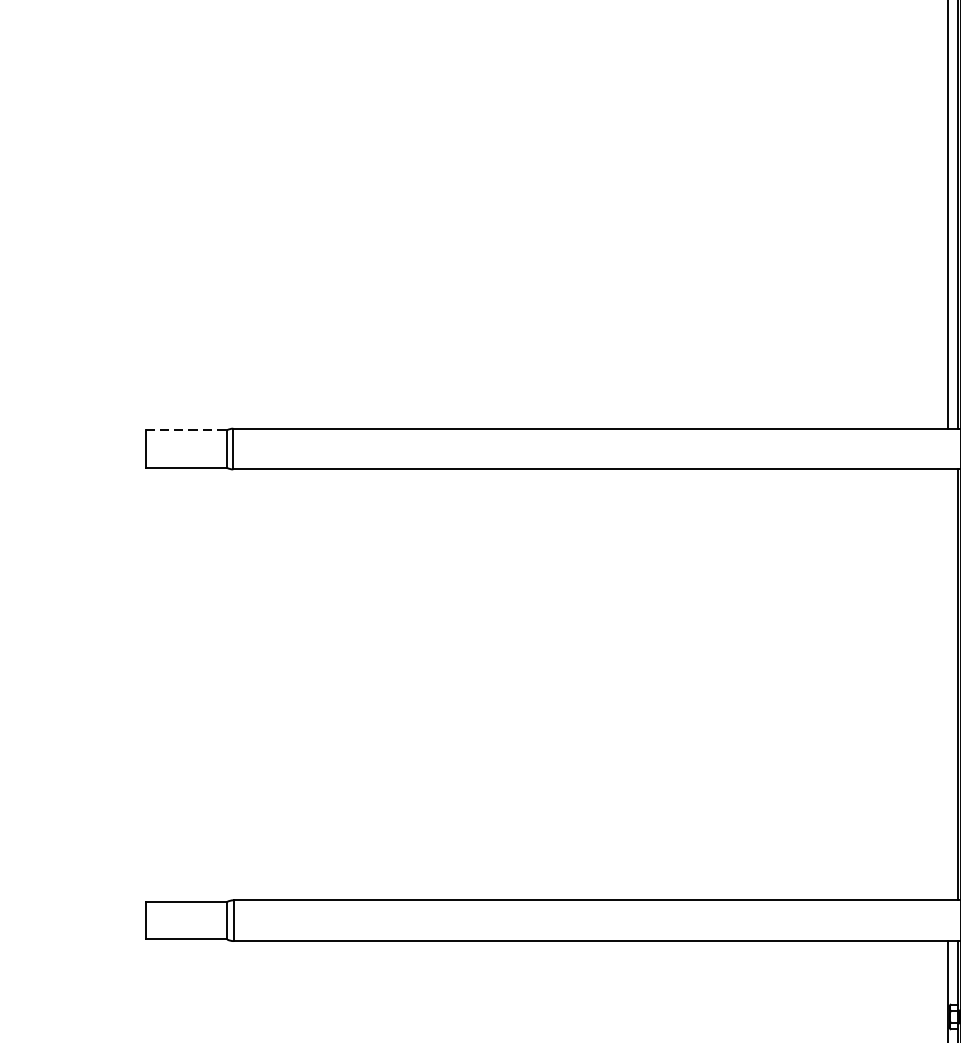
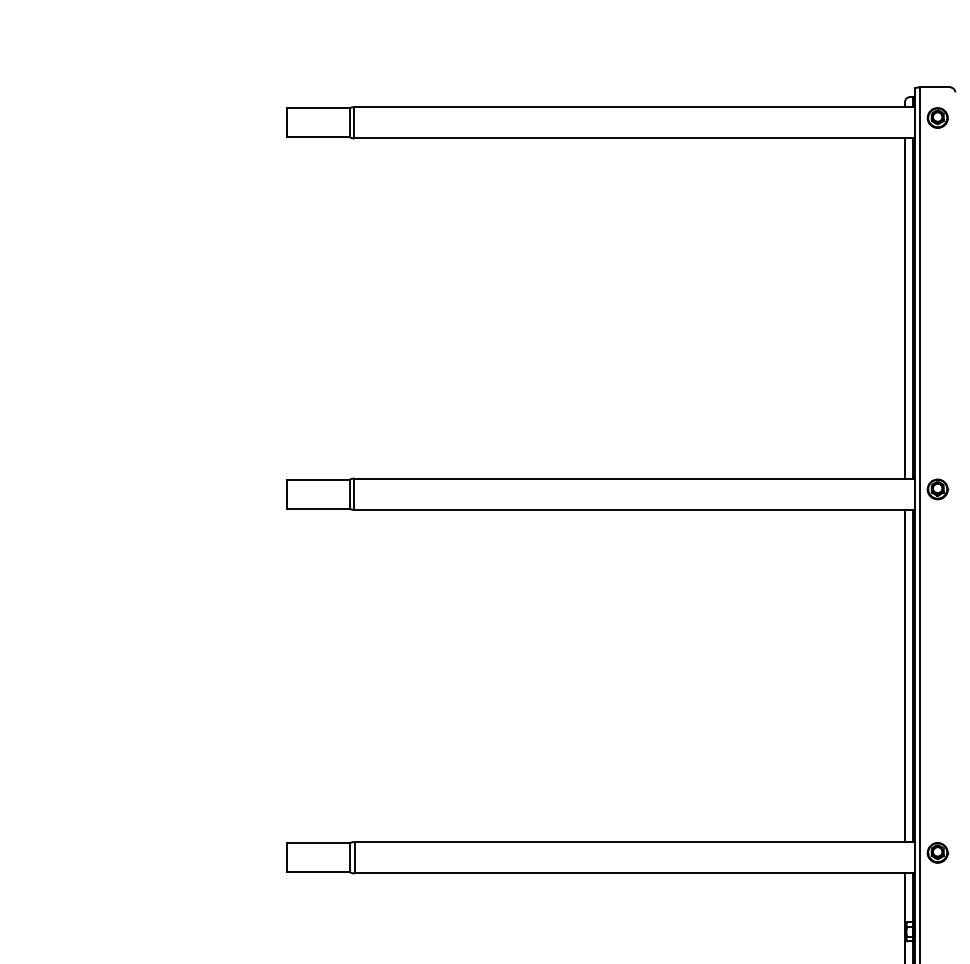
line: (186, 429) -> (318, 479), dashed -> solid
line: (948, 684) -> (905, 675), added

